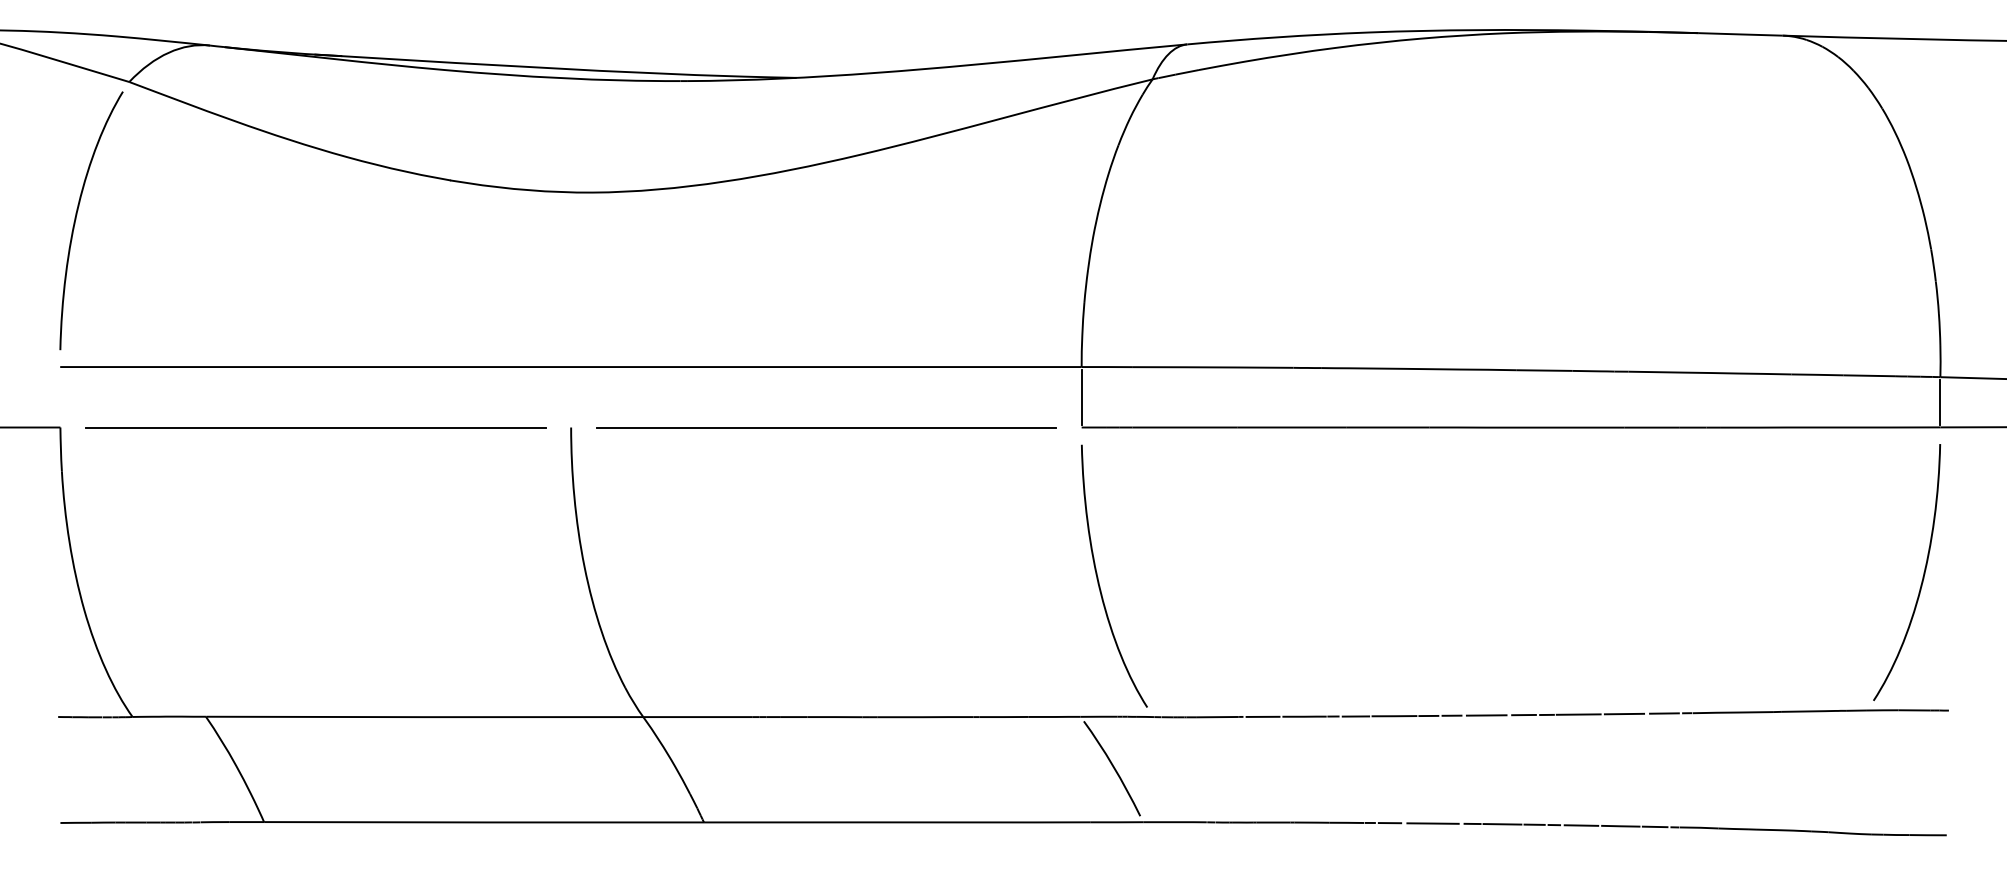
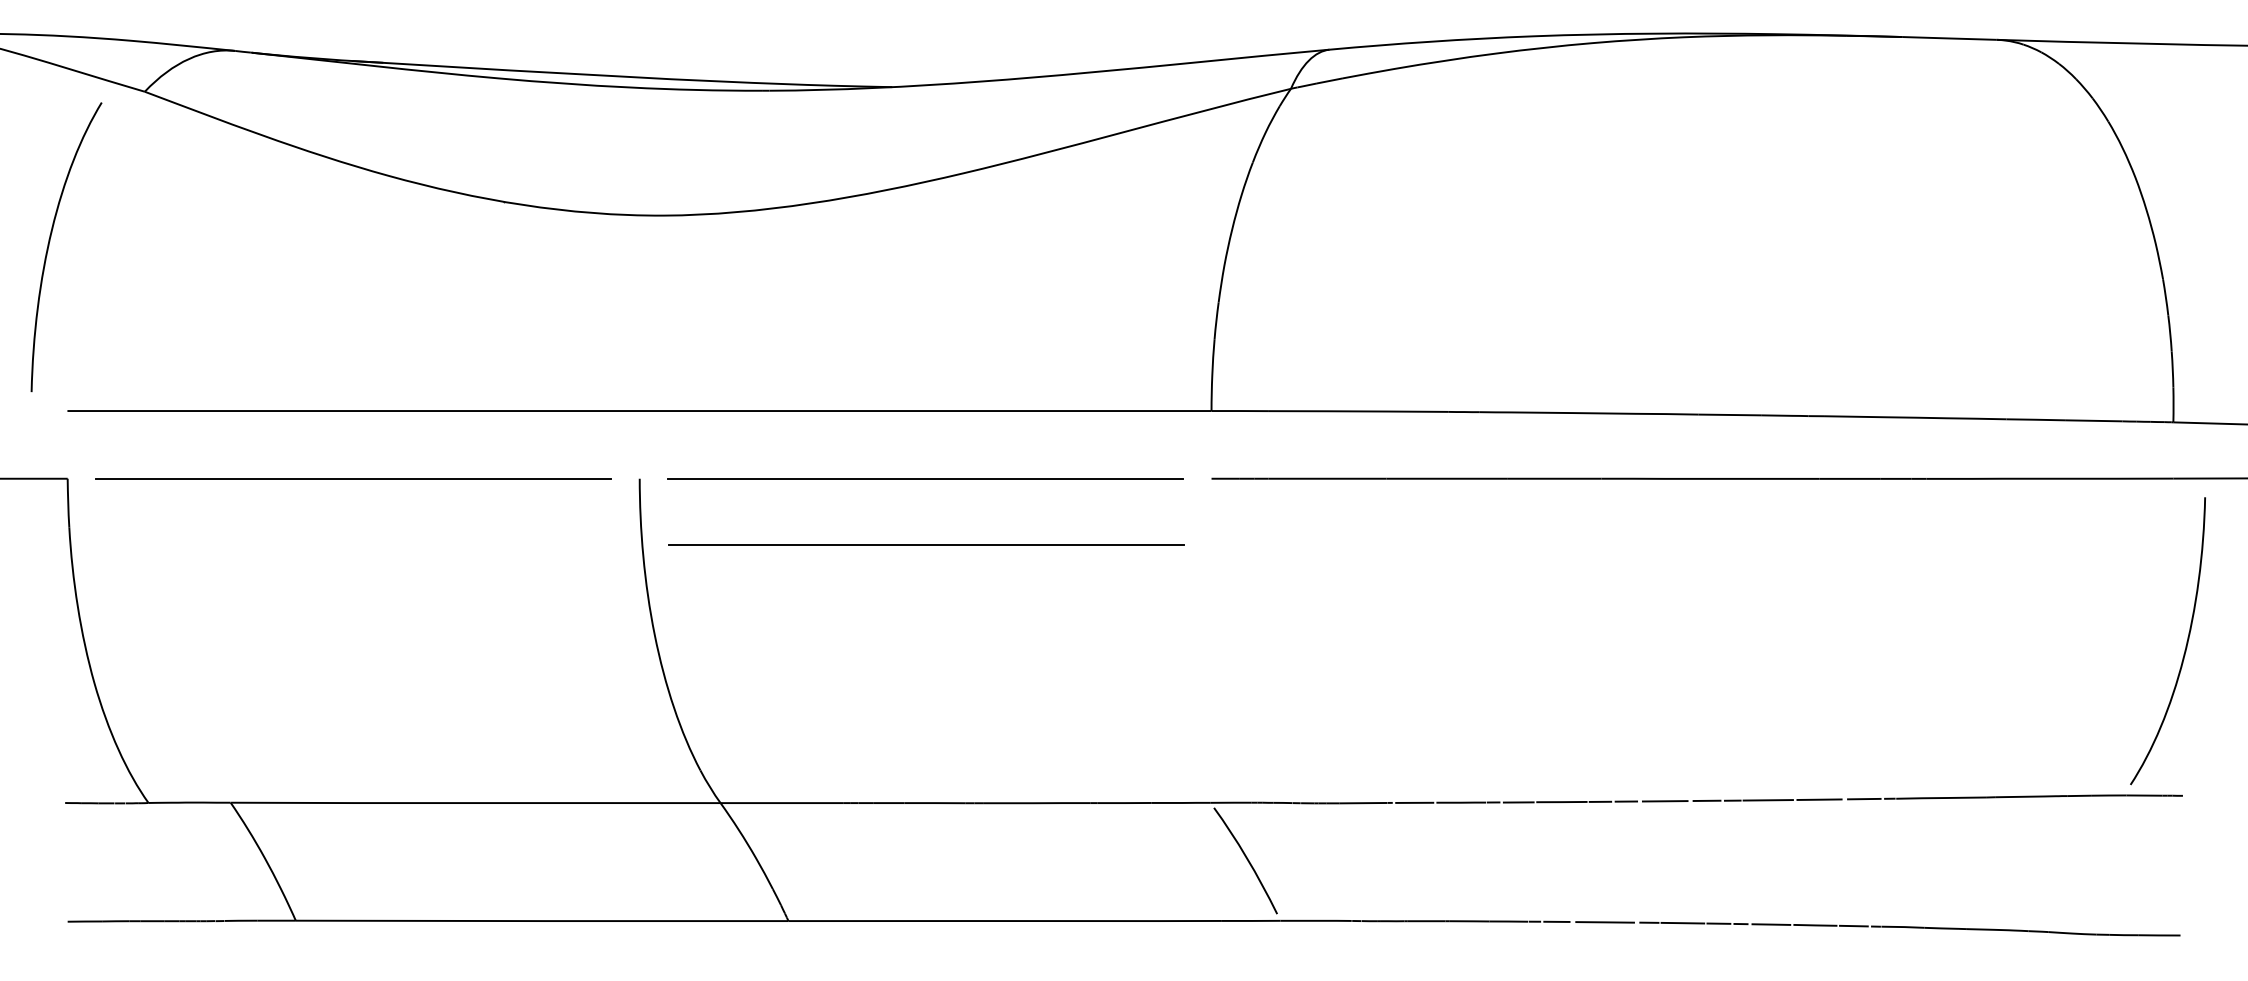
curve: (76, 220) -> (49, 246), moved
line: (1081, 396) -> (1211, 444), removed
line: (1940, 402) -> (2173, 450), removed
line: (827, 486) -> (926, 544), added
curve: (1922, 576) -> (2185, 645), moved
curve: (1098, 578) -> (1230, 647), removed

